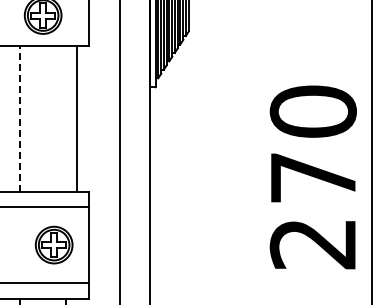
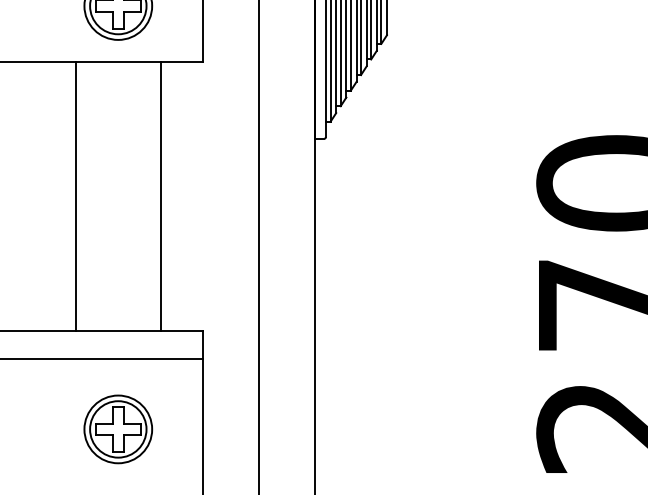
line: (20, 118) -> (76, 195), dashed -> solid
line: (77, 118) -> (161, 195), moved
part: (53, 244) -> (117, 428), moved

